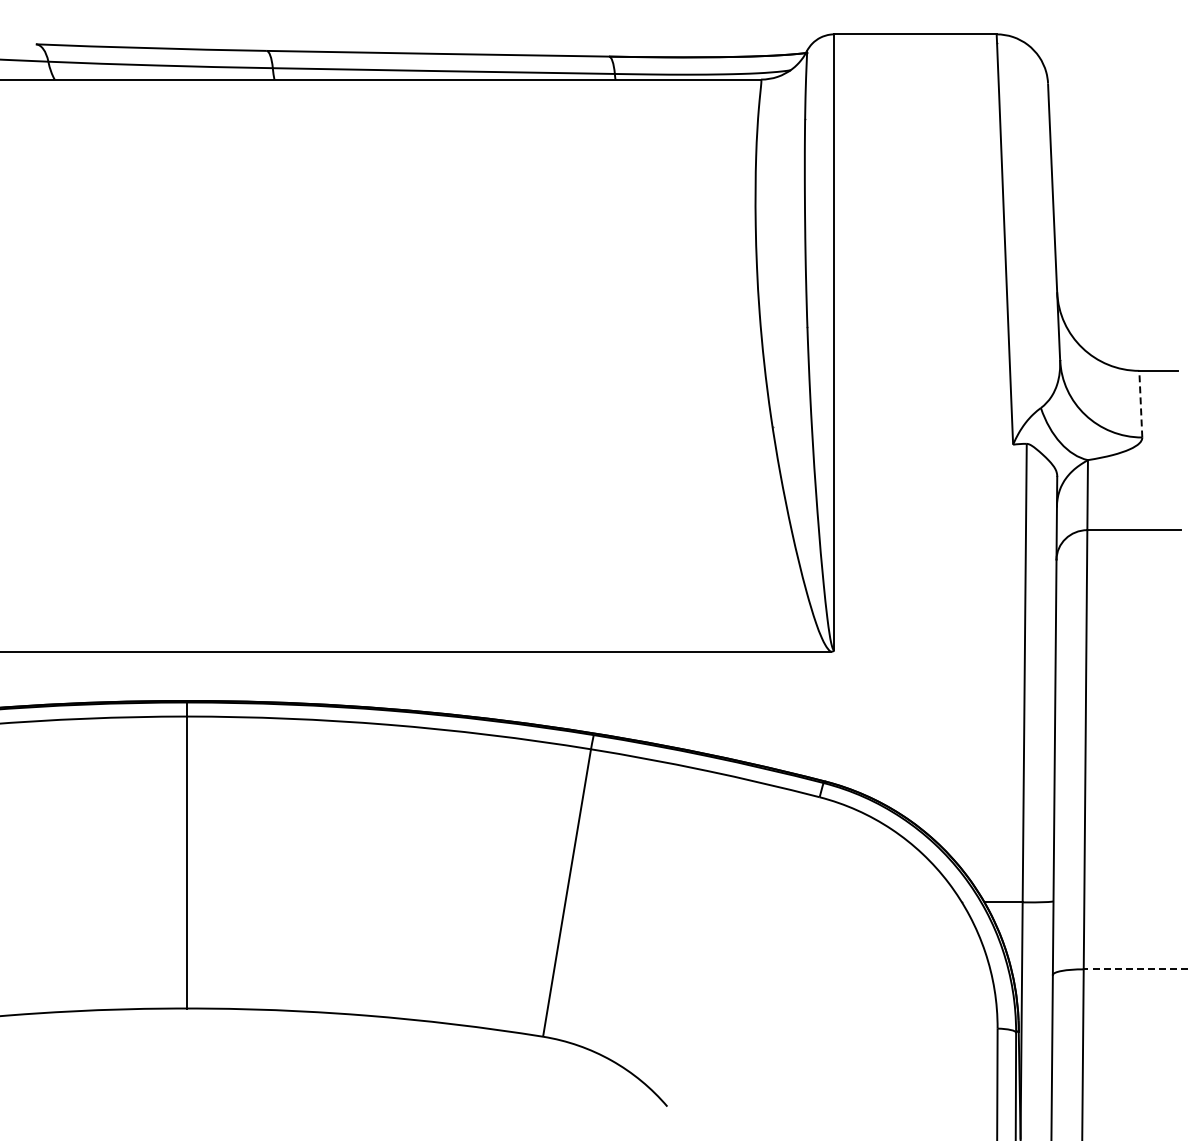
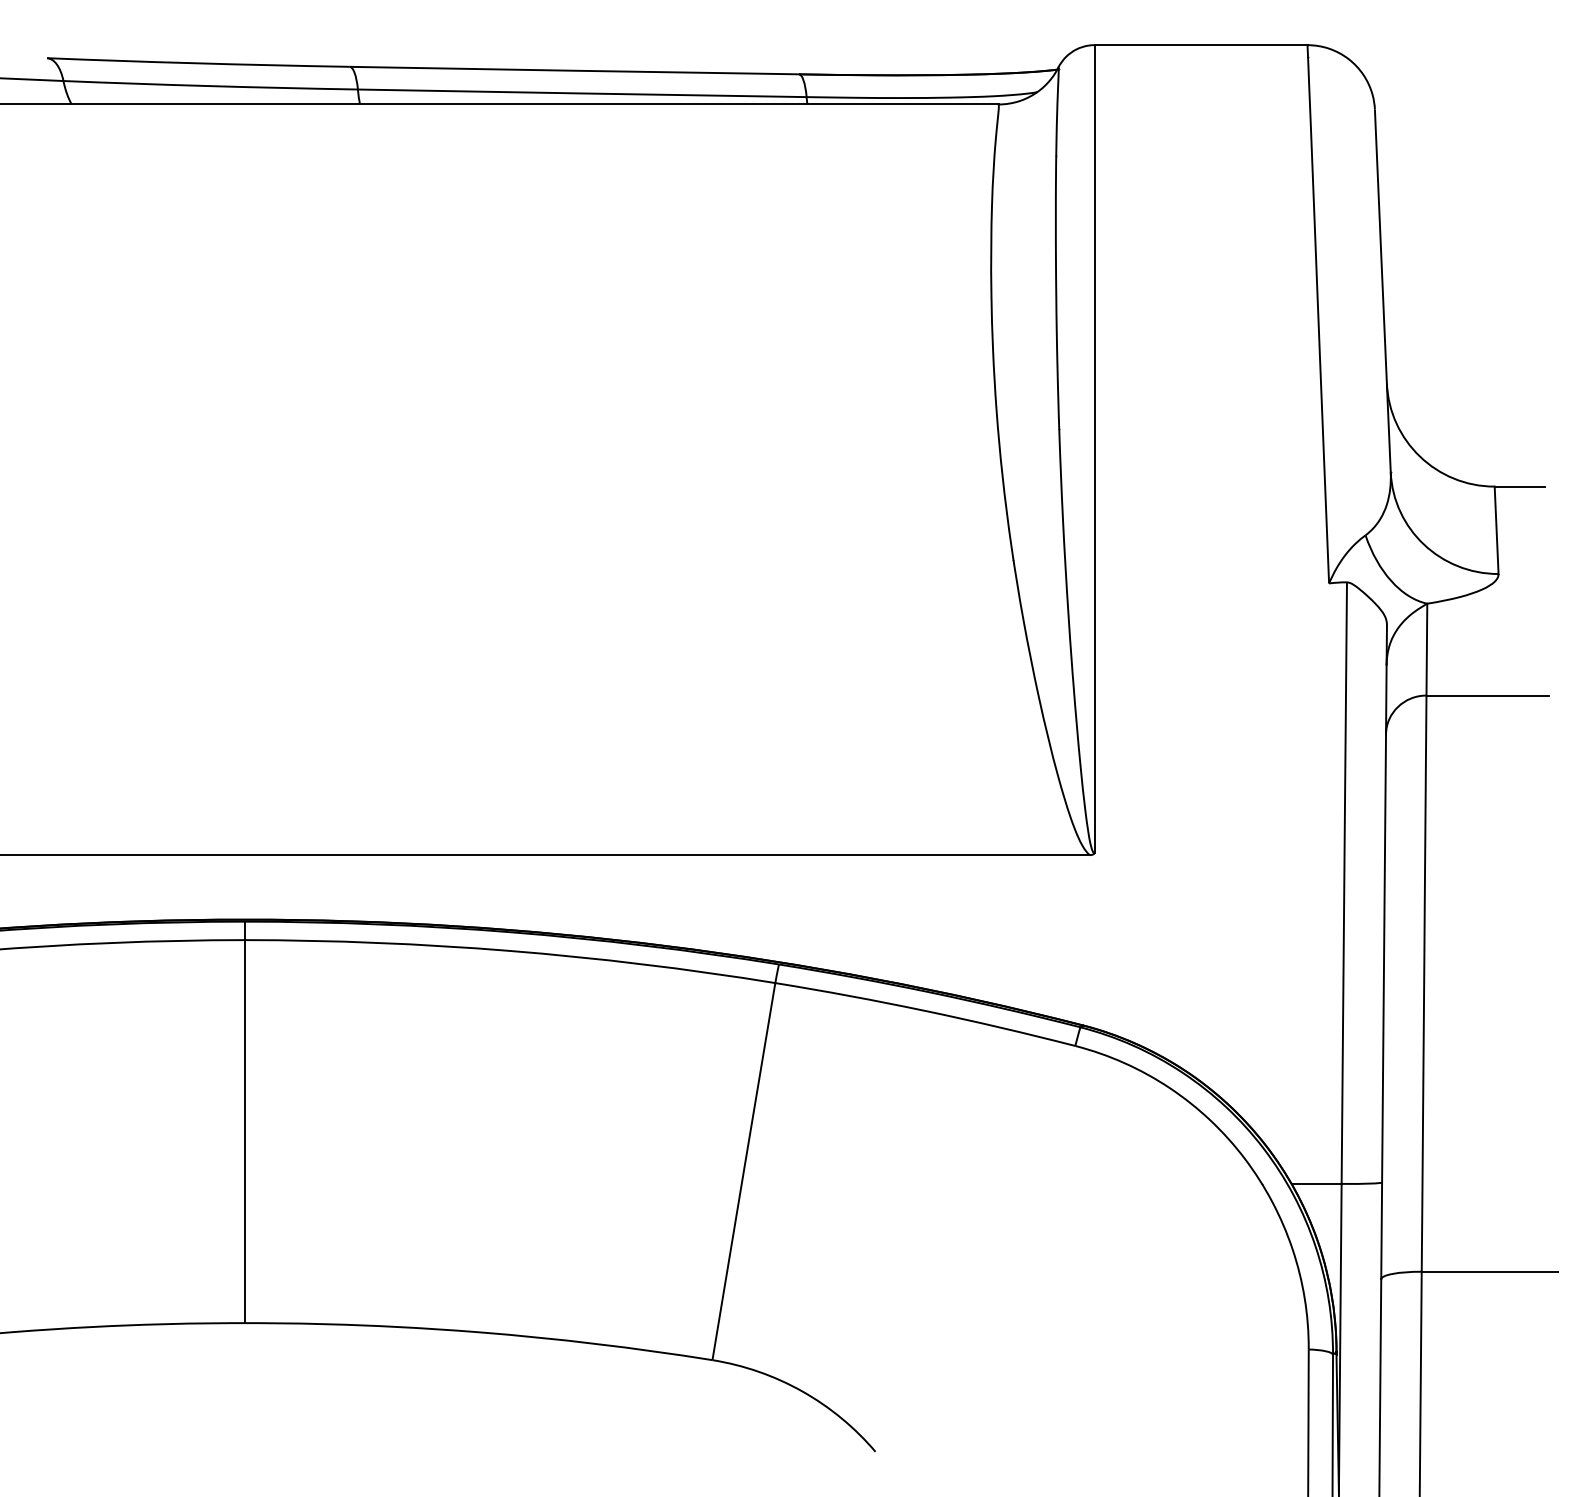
line: (1140, 403) -> (1496, 529), dashed -> solid
line: (1135, 969) -> (1489, 1271), dashed -> solid

